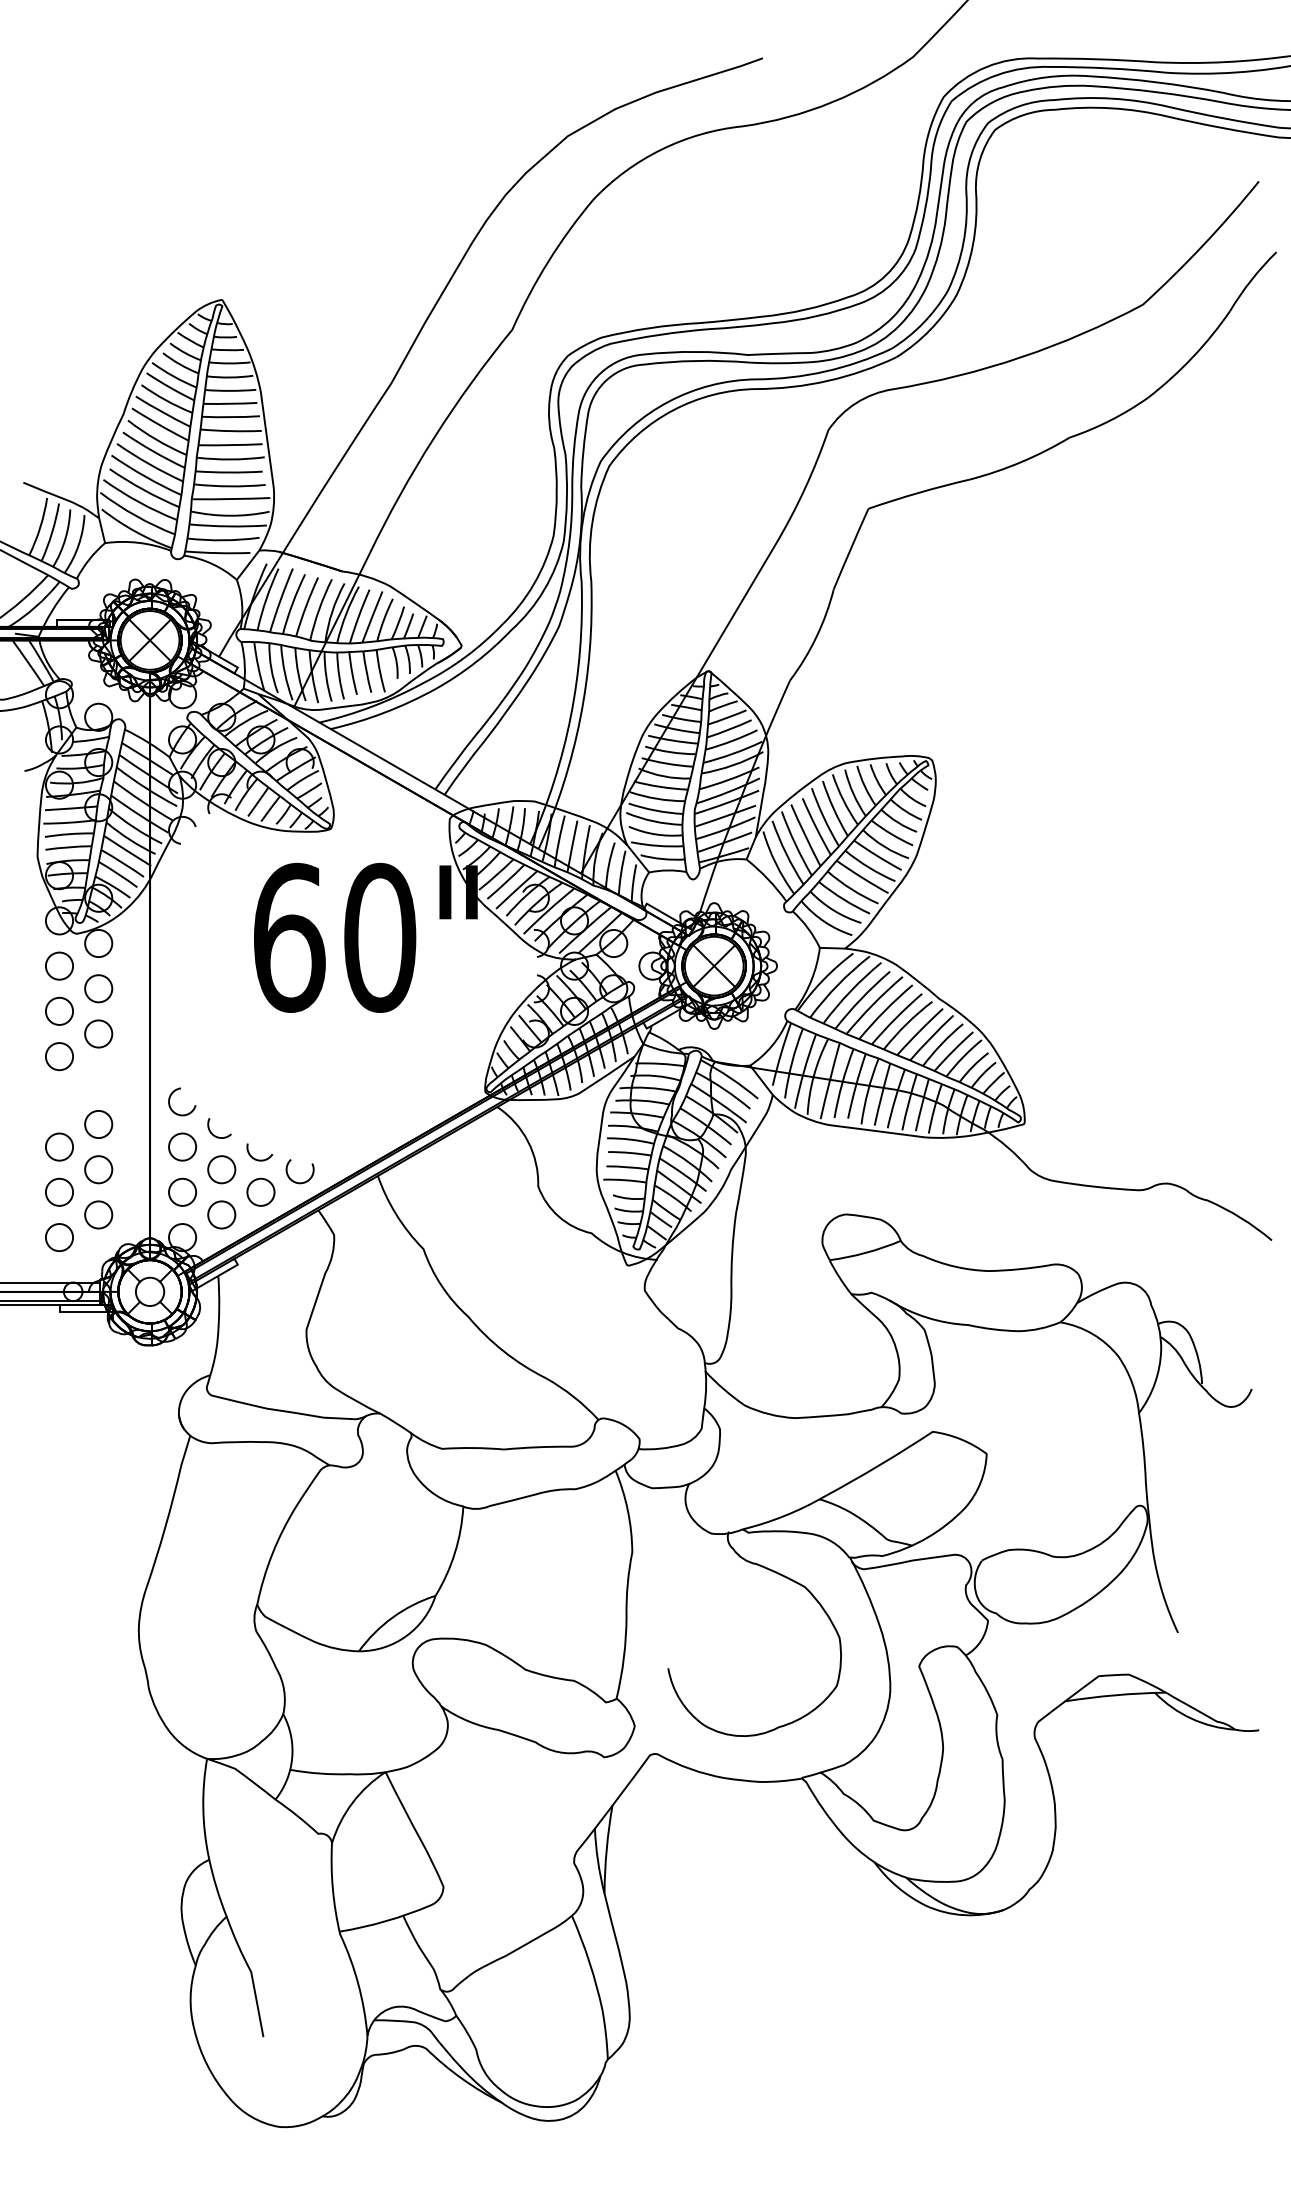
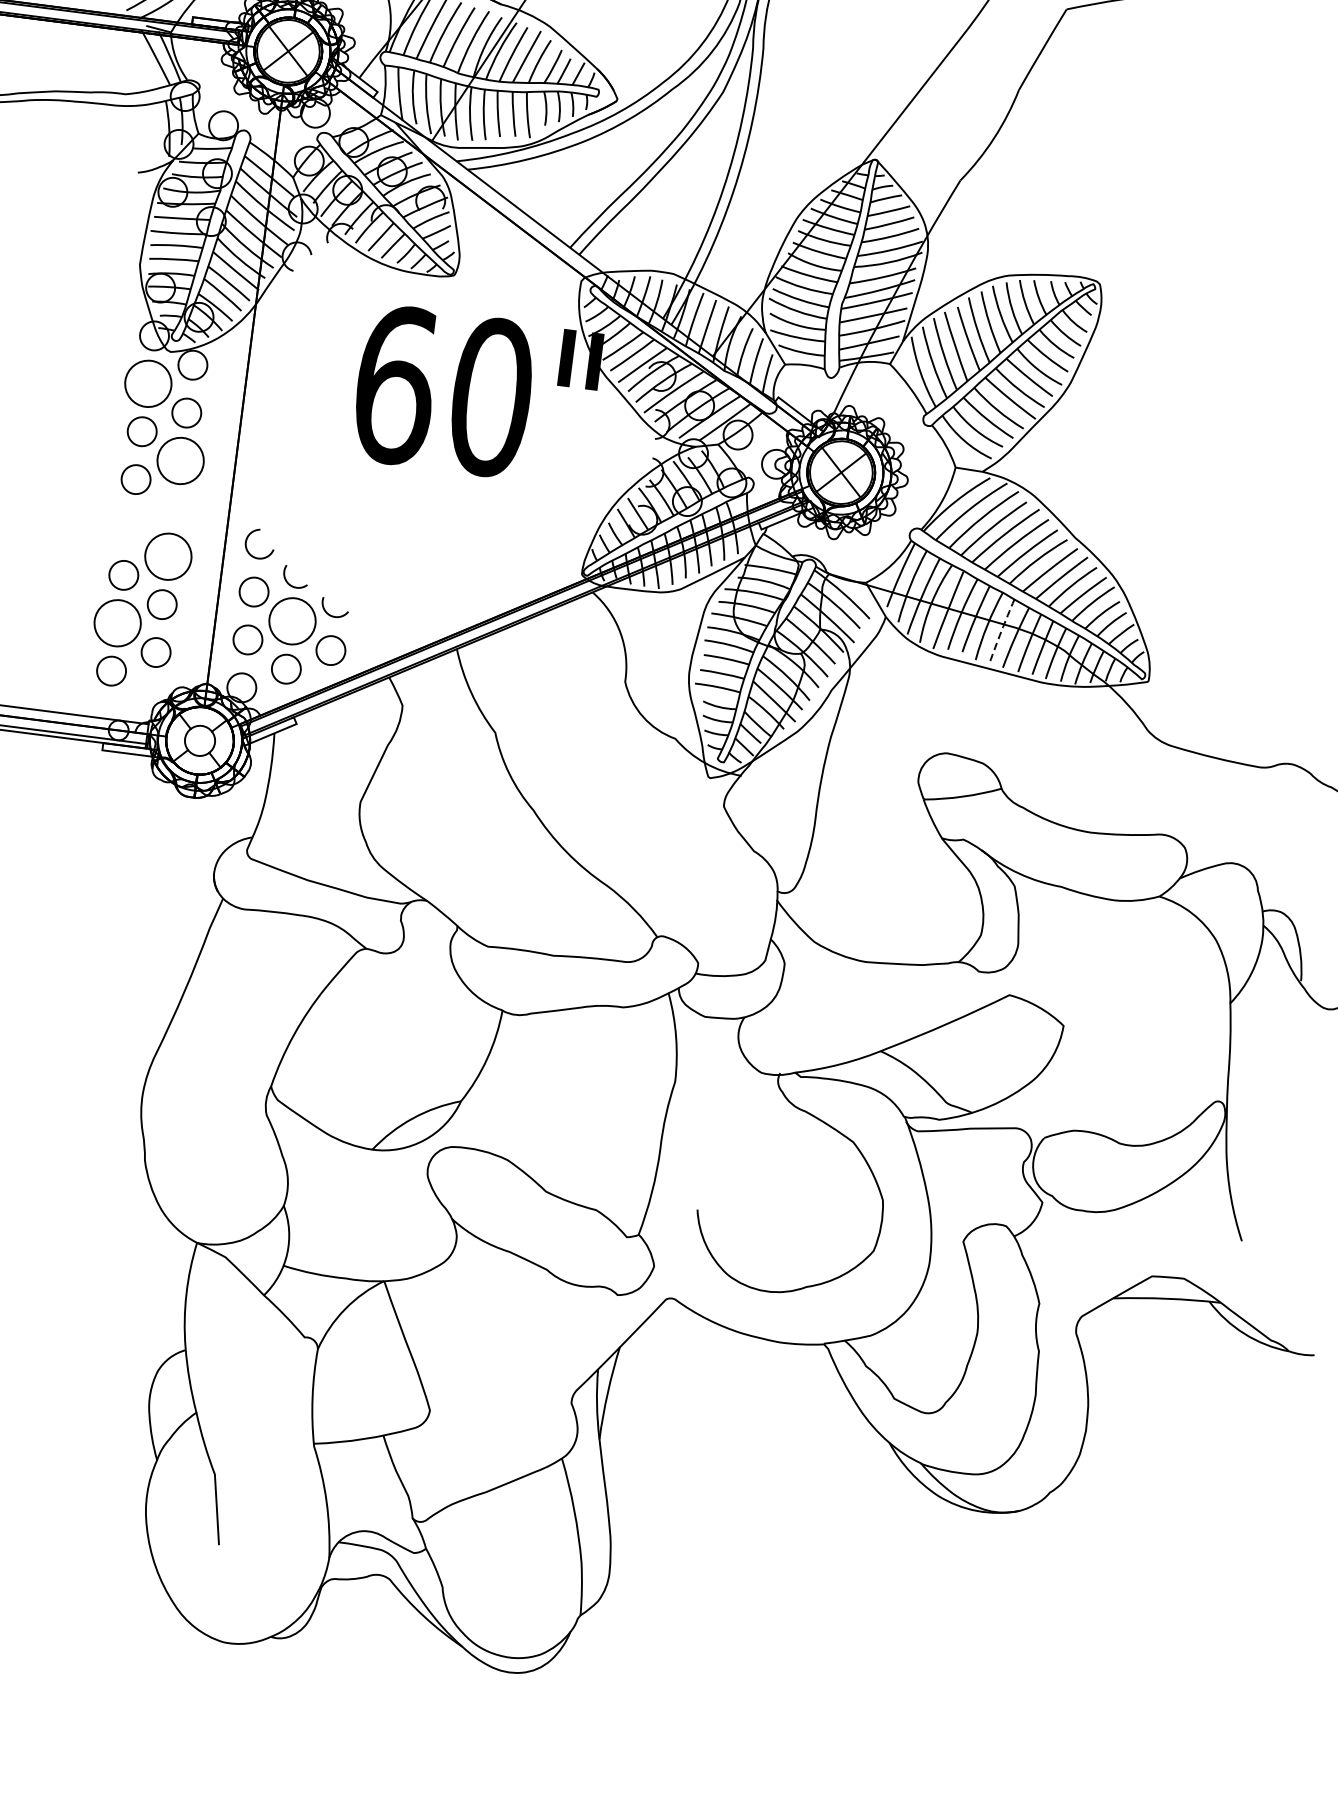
circle: (59, 965) -> (148, 383), size x1.6
circle: (98, 1033) -> (180, 460), size x1.6
line: (882, 1094) -> (1002, 631), solid -> dashed
circle: (98, 1124) -> (168, 556), size x1.6
circle: (221, 1169) -> (292, 621), size x1.6
arc: (296, 1181) -> (370, 643), removed
circle: (59, 1191) -> (117, 622), size x1.6

